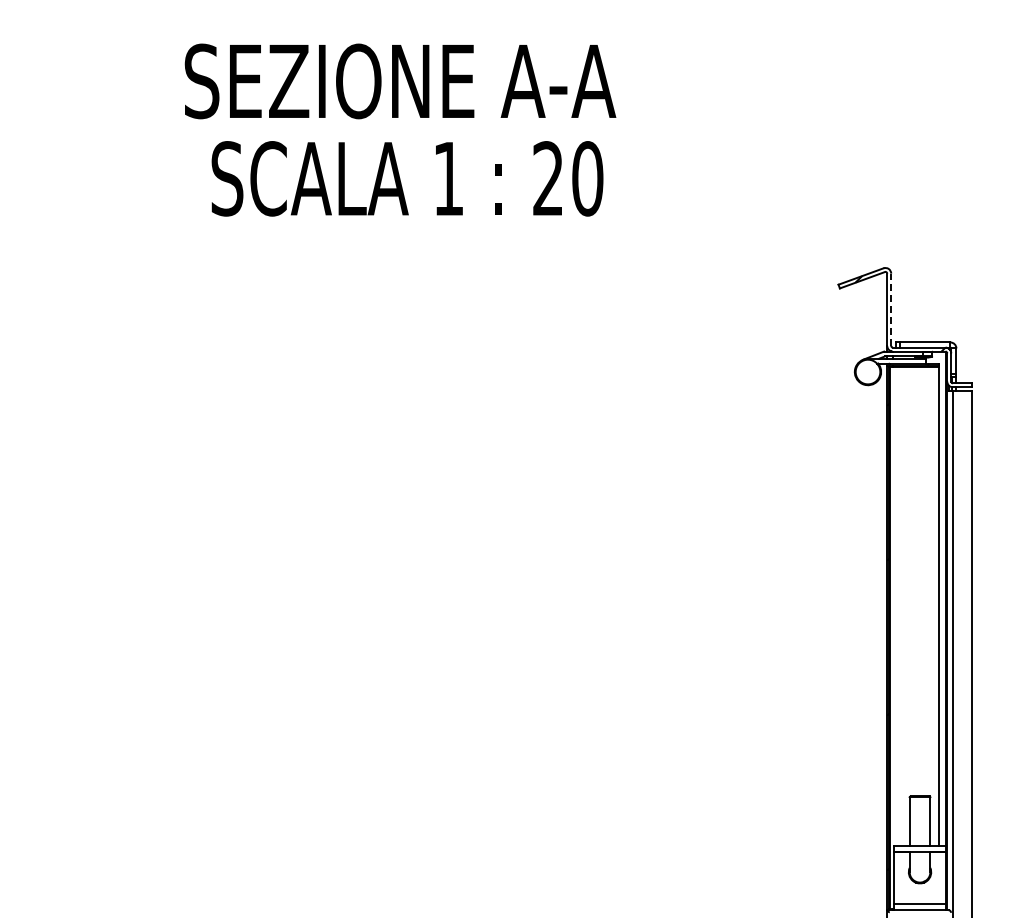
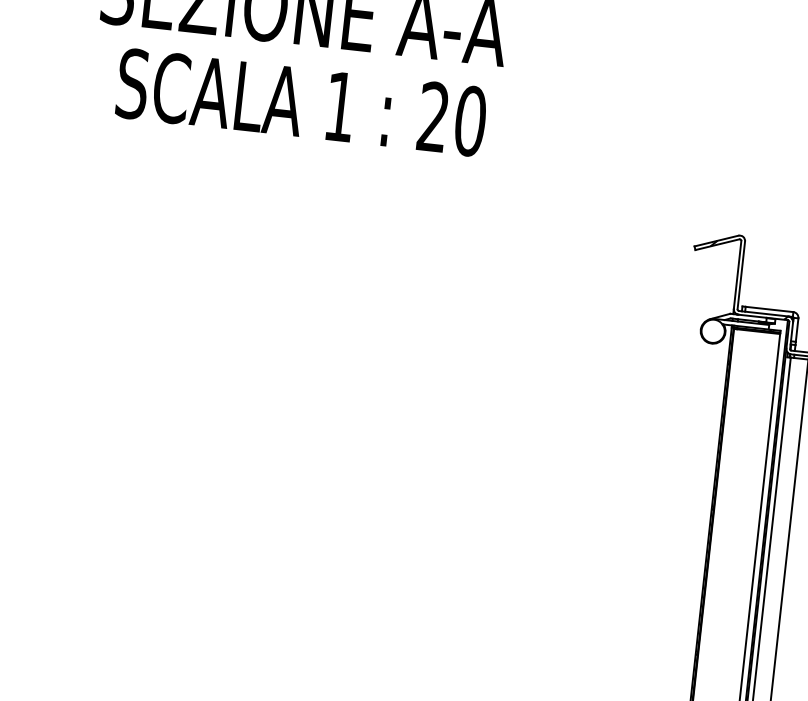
line: (891, 309) -> (741, 275), dashed -> solid

